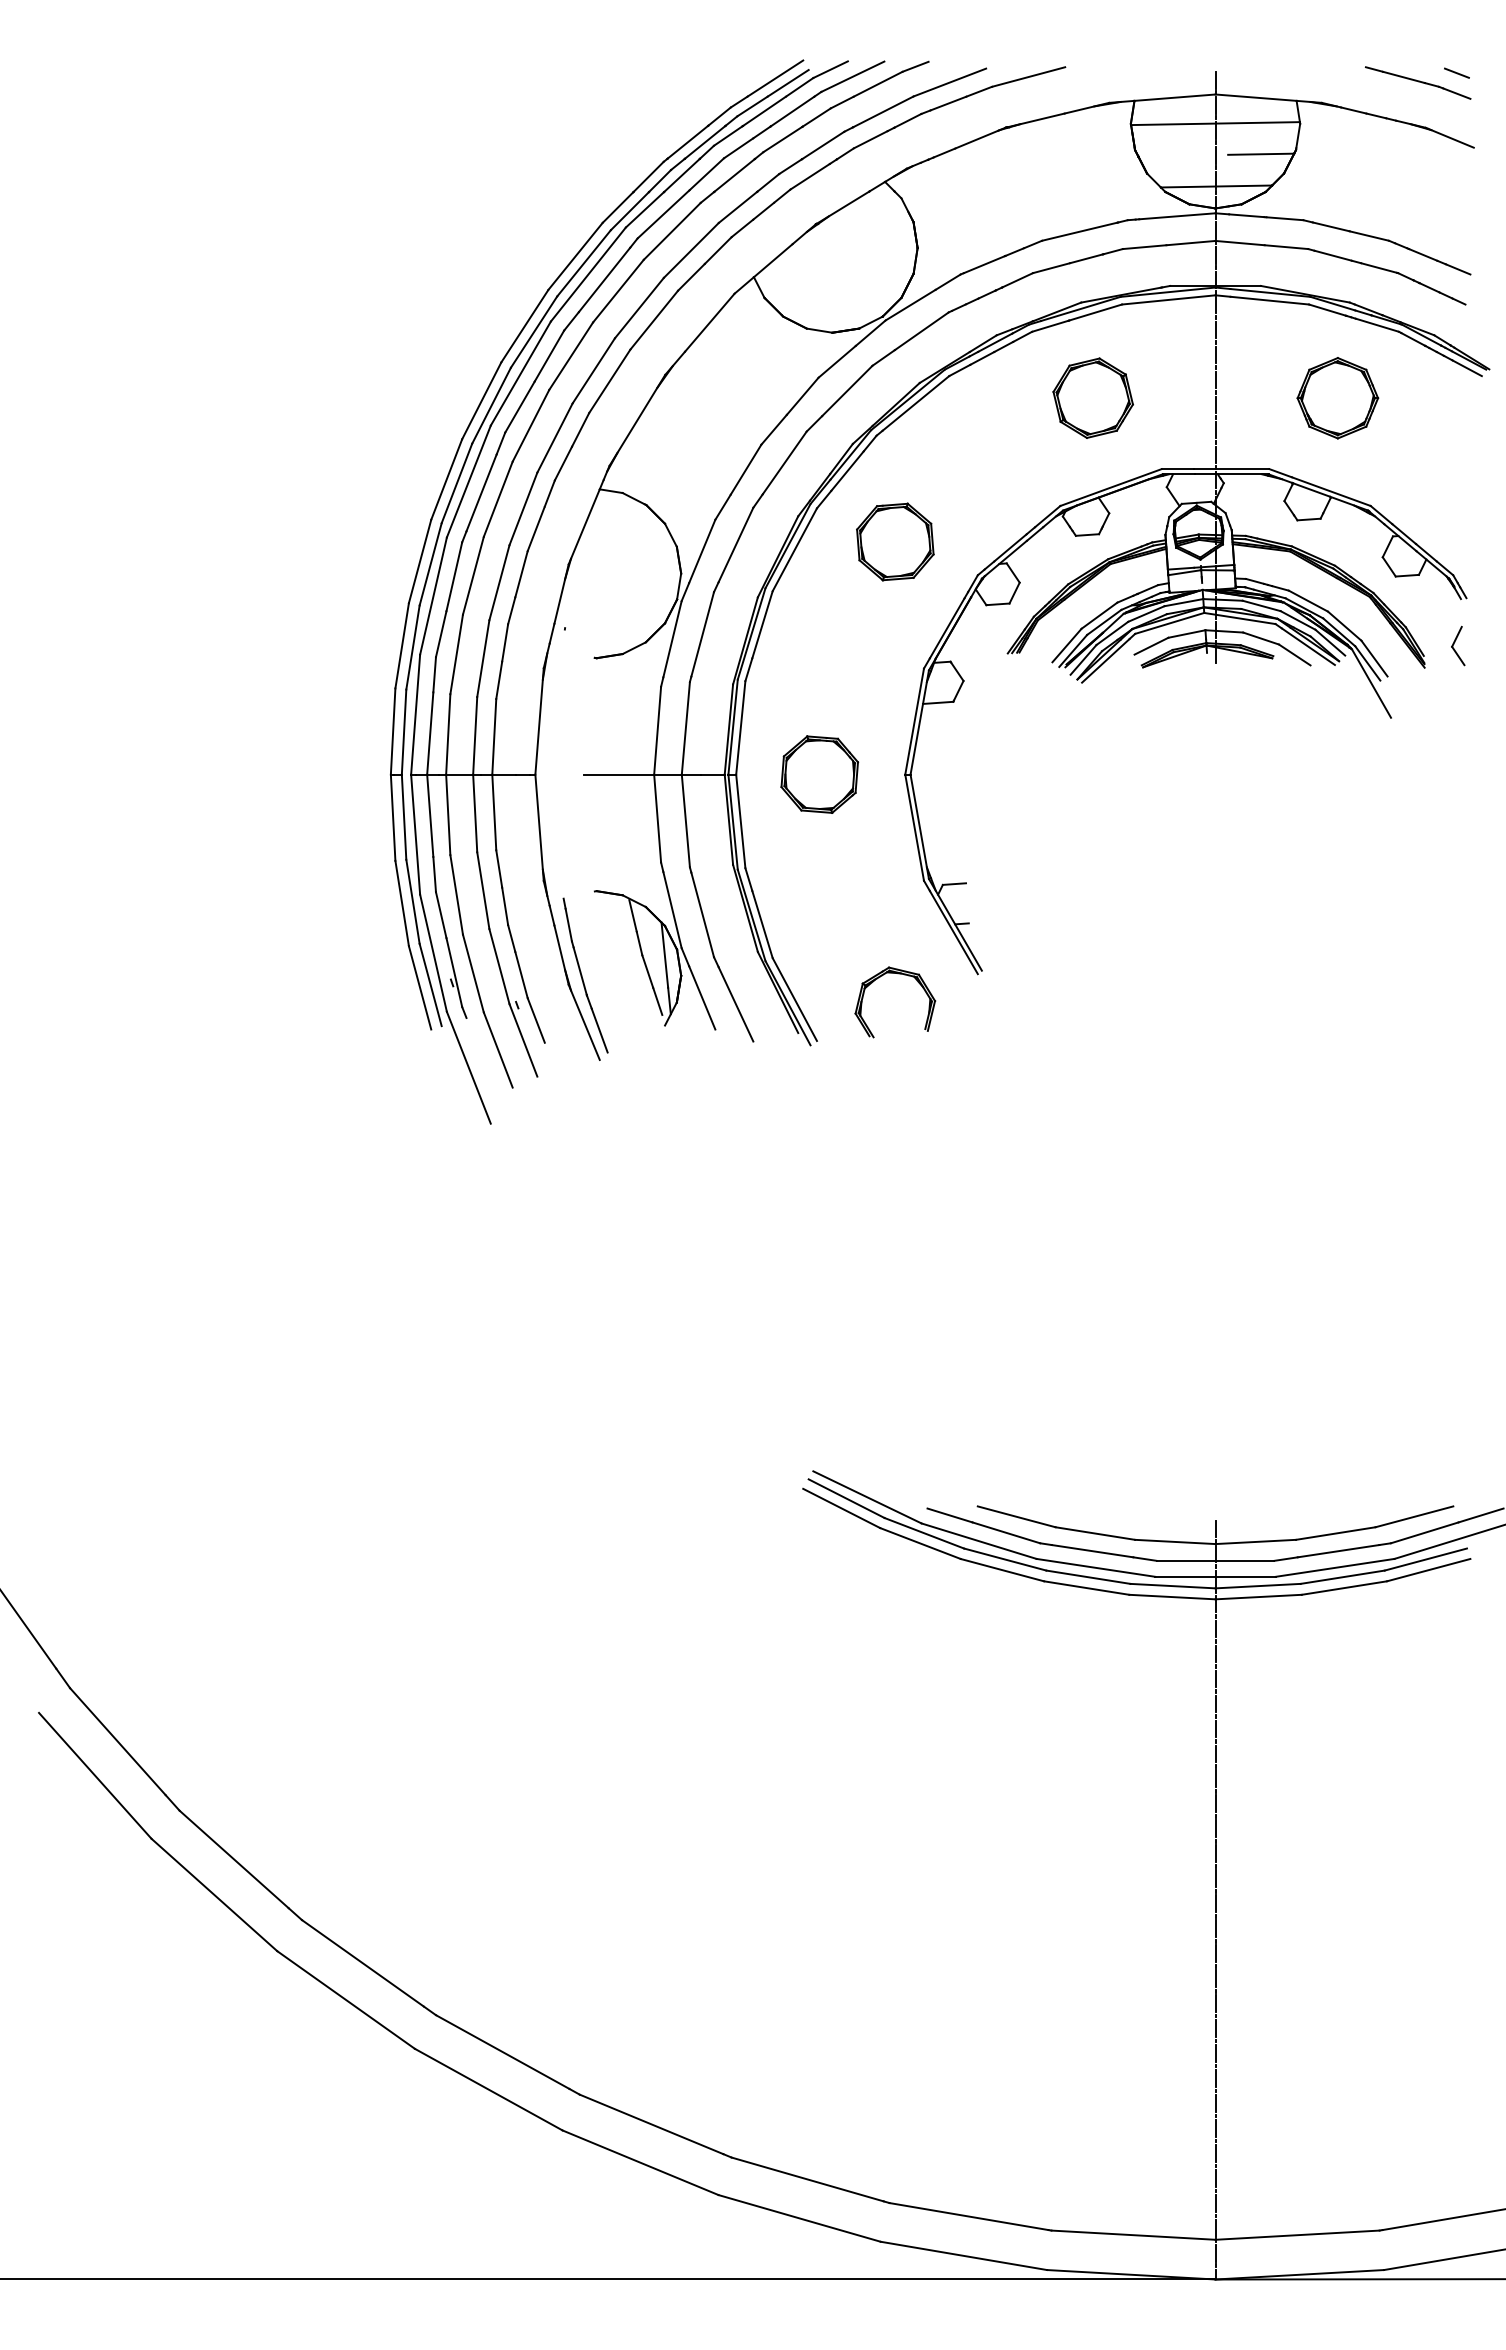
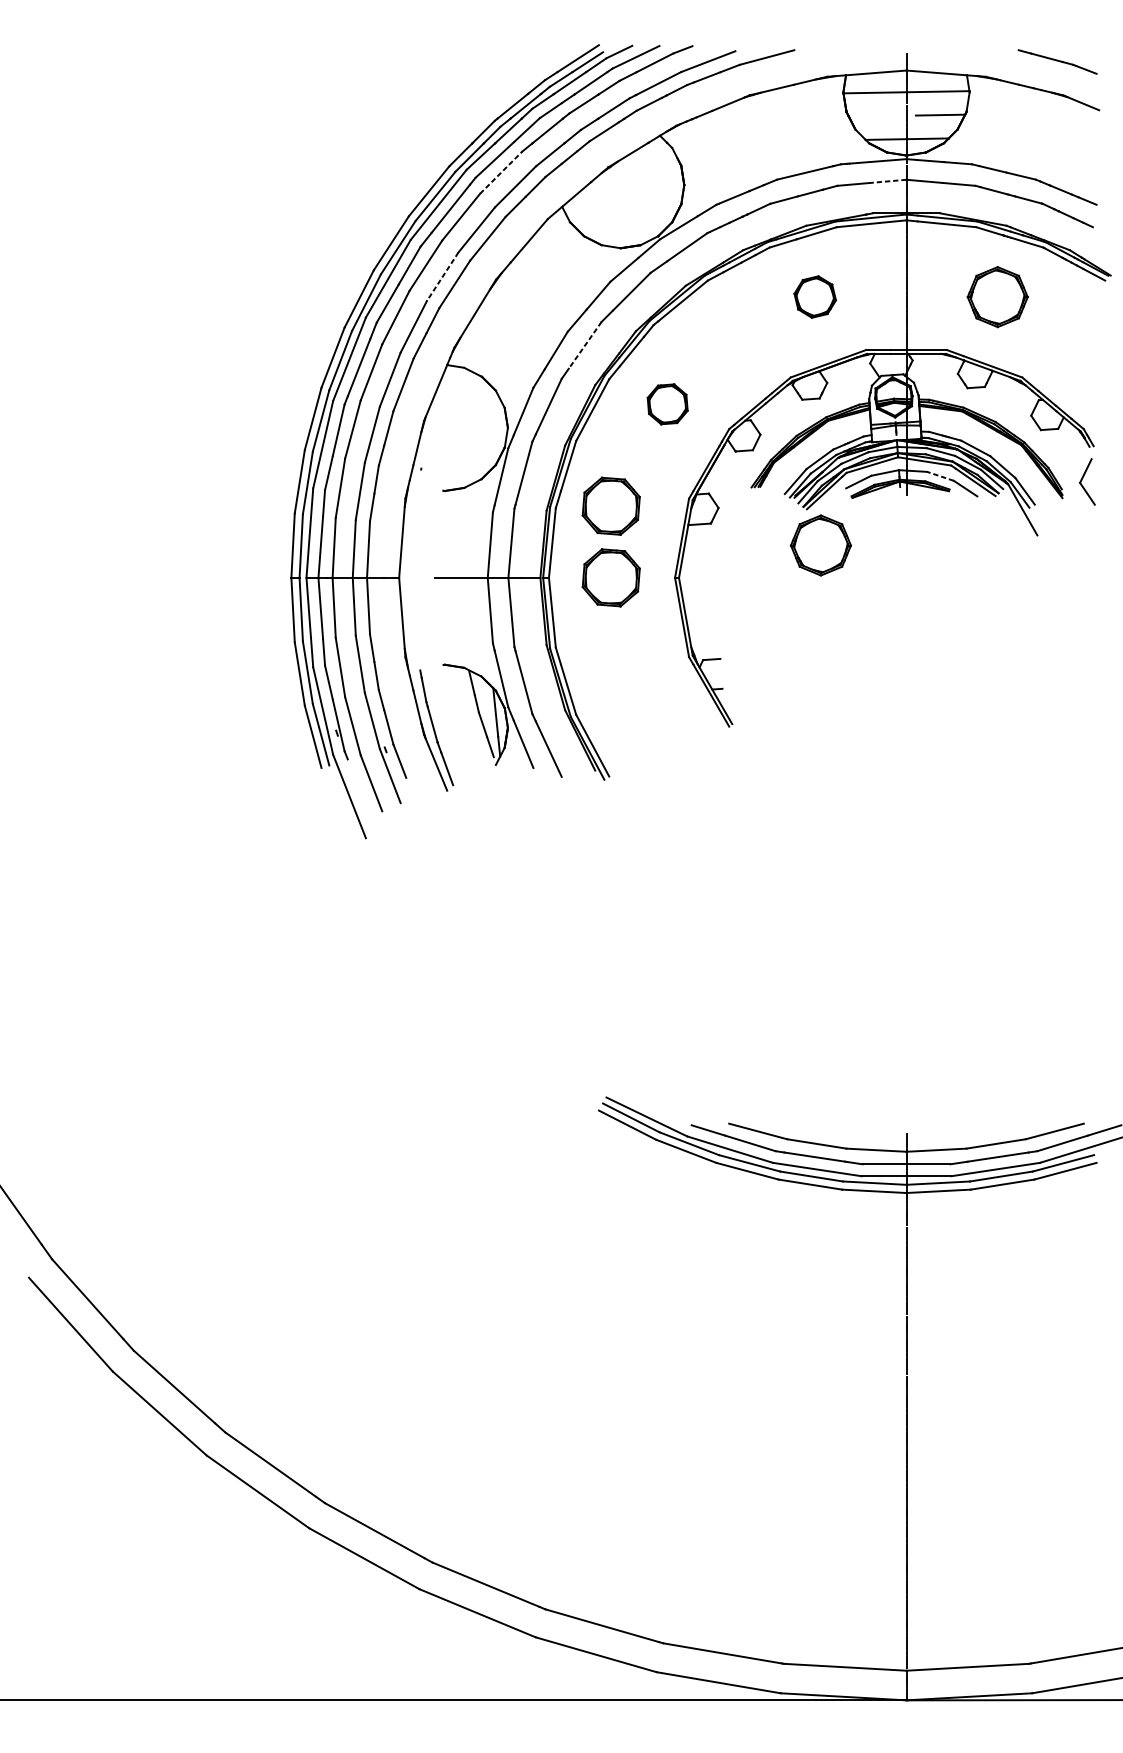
line: (1456, 72) -> (1086, 54), removed
line: (672, 231) -> (501, 172), solid -> dashed
line: (1191, 243) -> (888, 181), solid -> dashed
line: (593, 370) -> (442, 276), solid -> dashed
part: (1092, 397) -> (814, 296), size x0.7
line: (784, 463) -> (584, 345), solid -> dashed
part: (895, 541) -> (667, 403), size x0.7
line: (1261, 638) -> (940, 476), solid -> dashed
part: (1458, 645) -> (1087, 481), size x1.6
part: (819, 678) -> (611, 506), added
part: (1100, 731) -> (820, 545), added
part: (898, 974) -> (670, 726), removed

